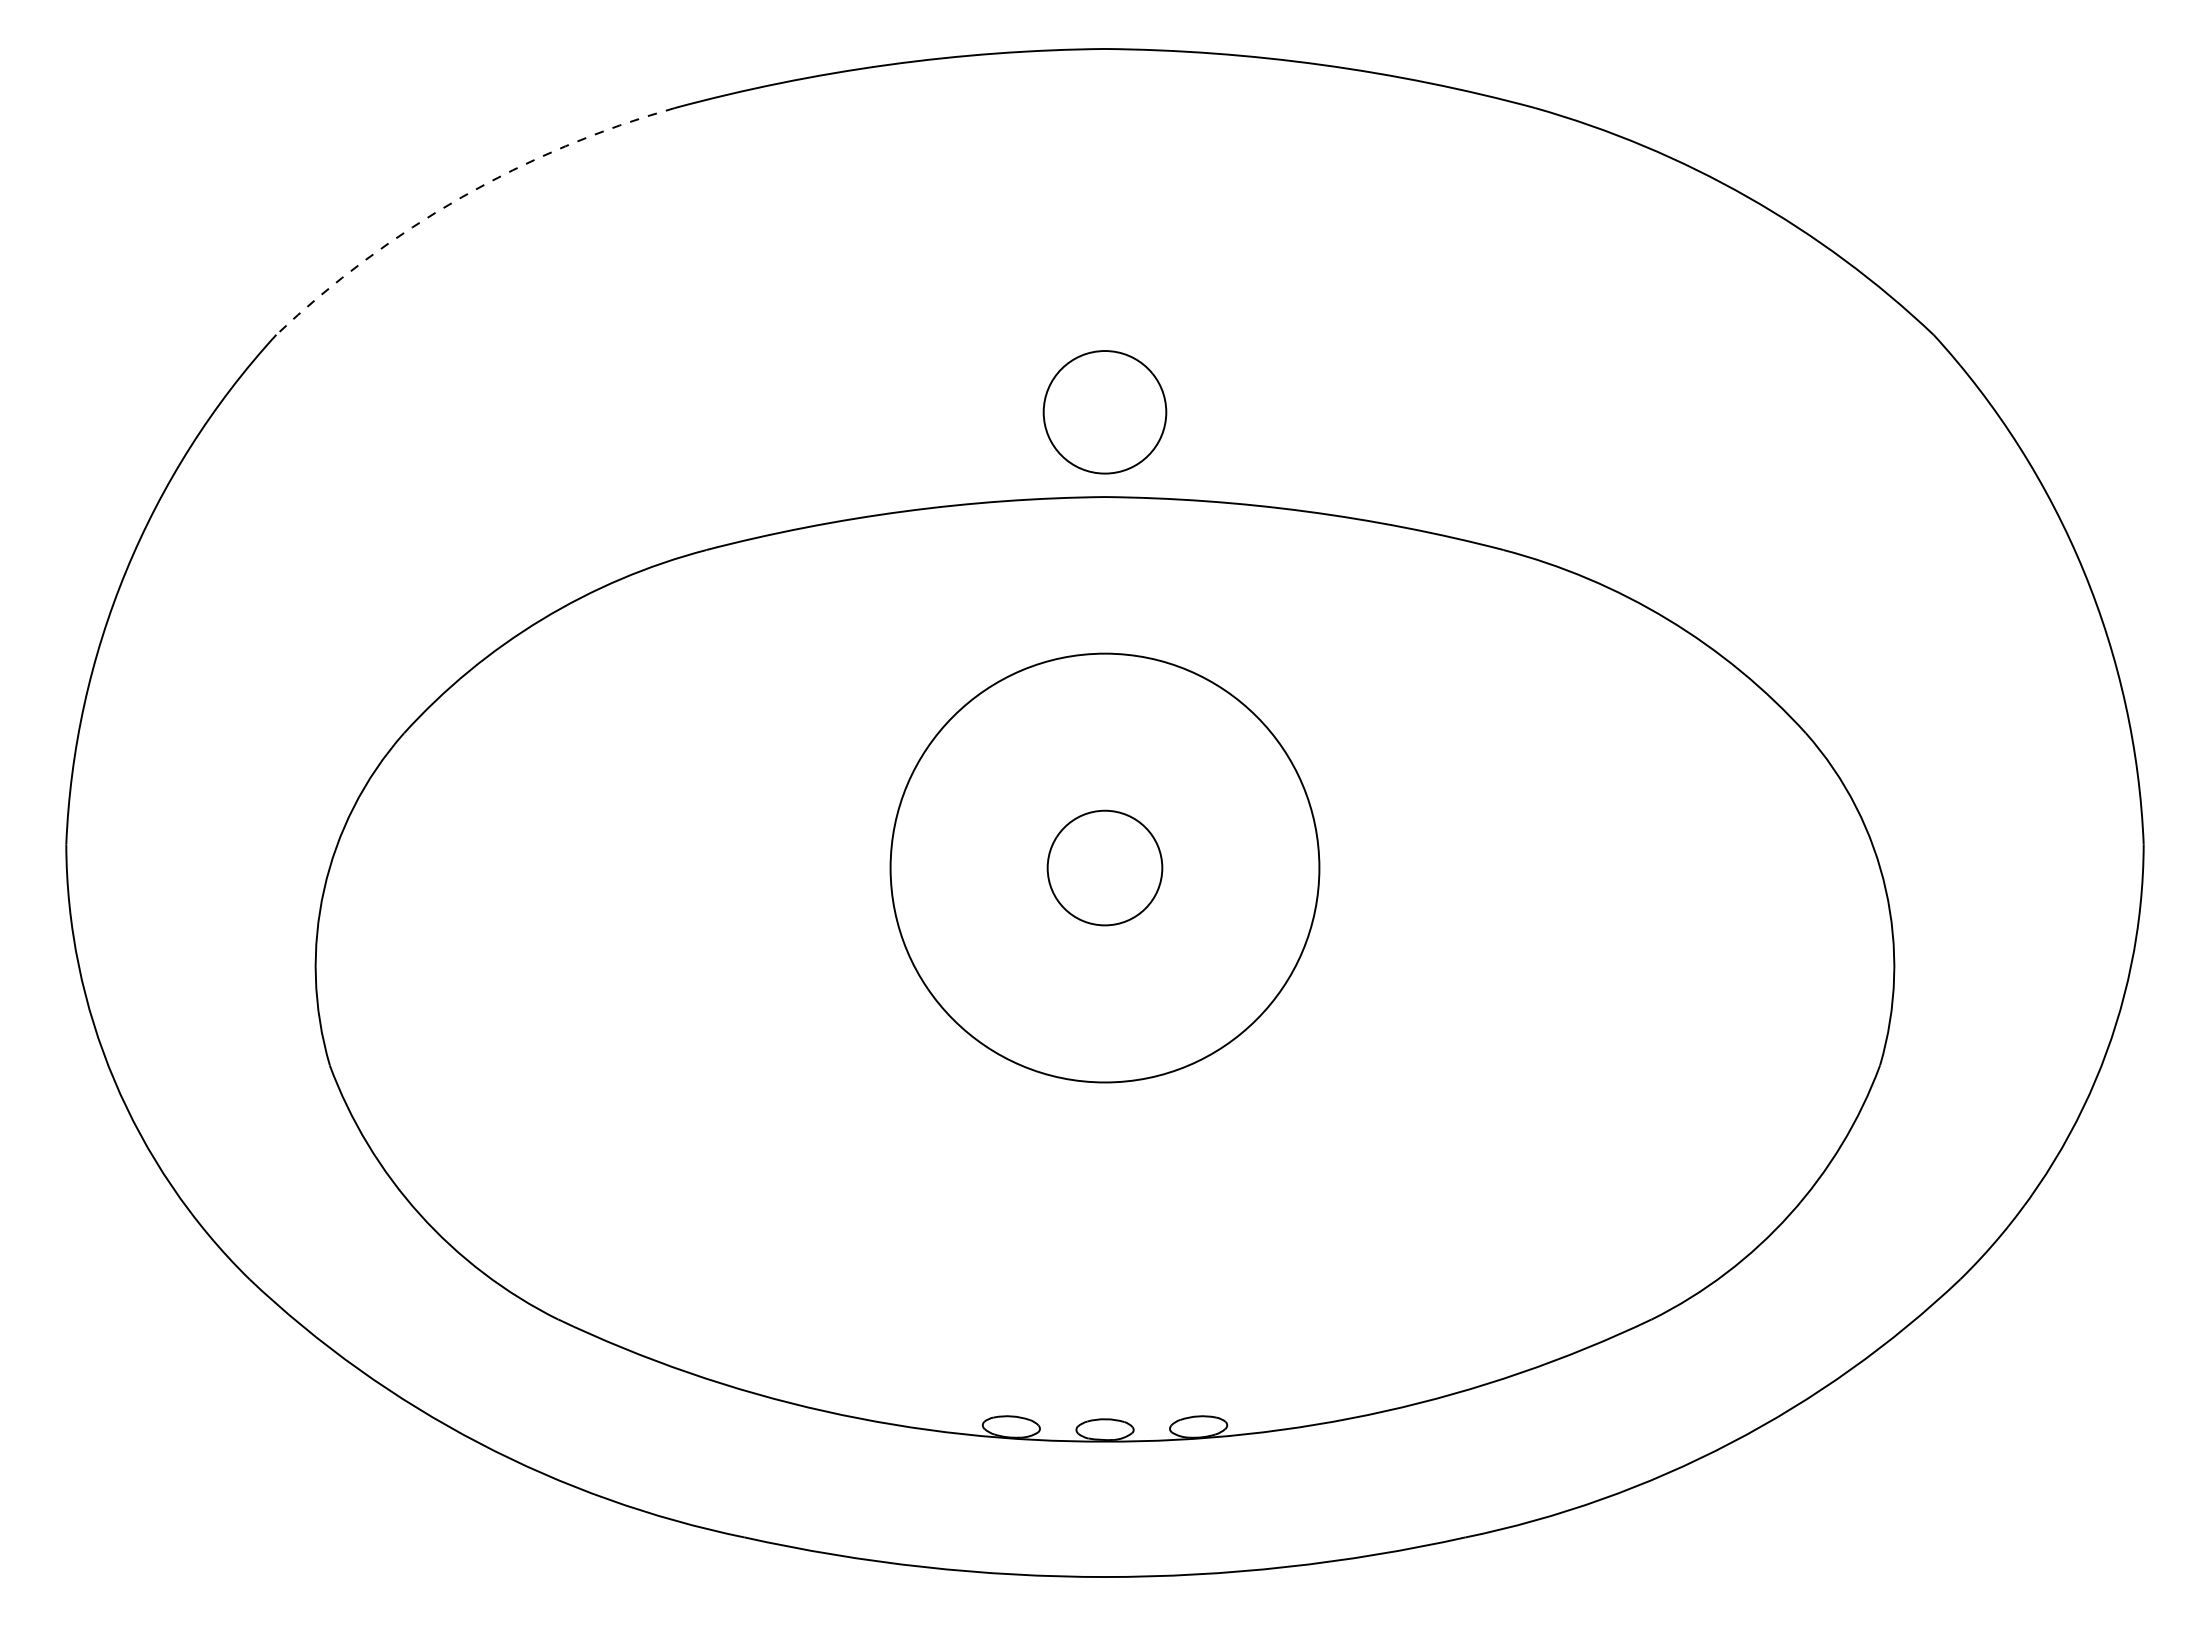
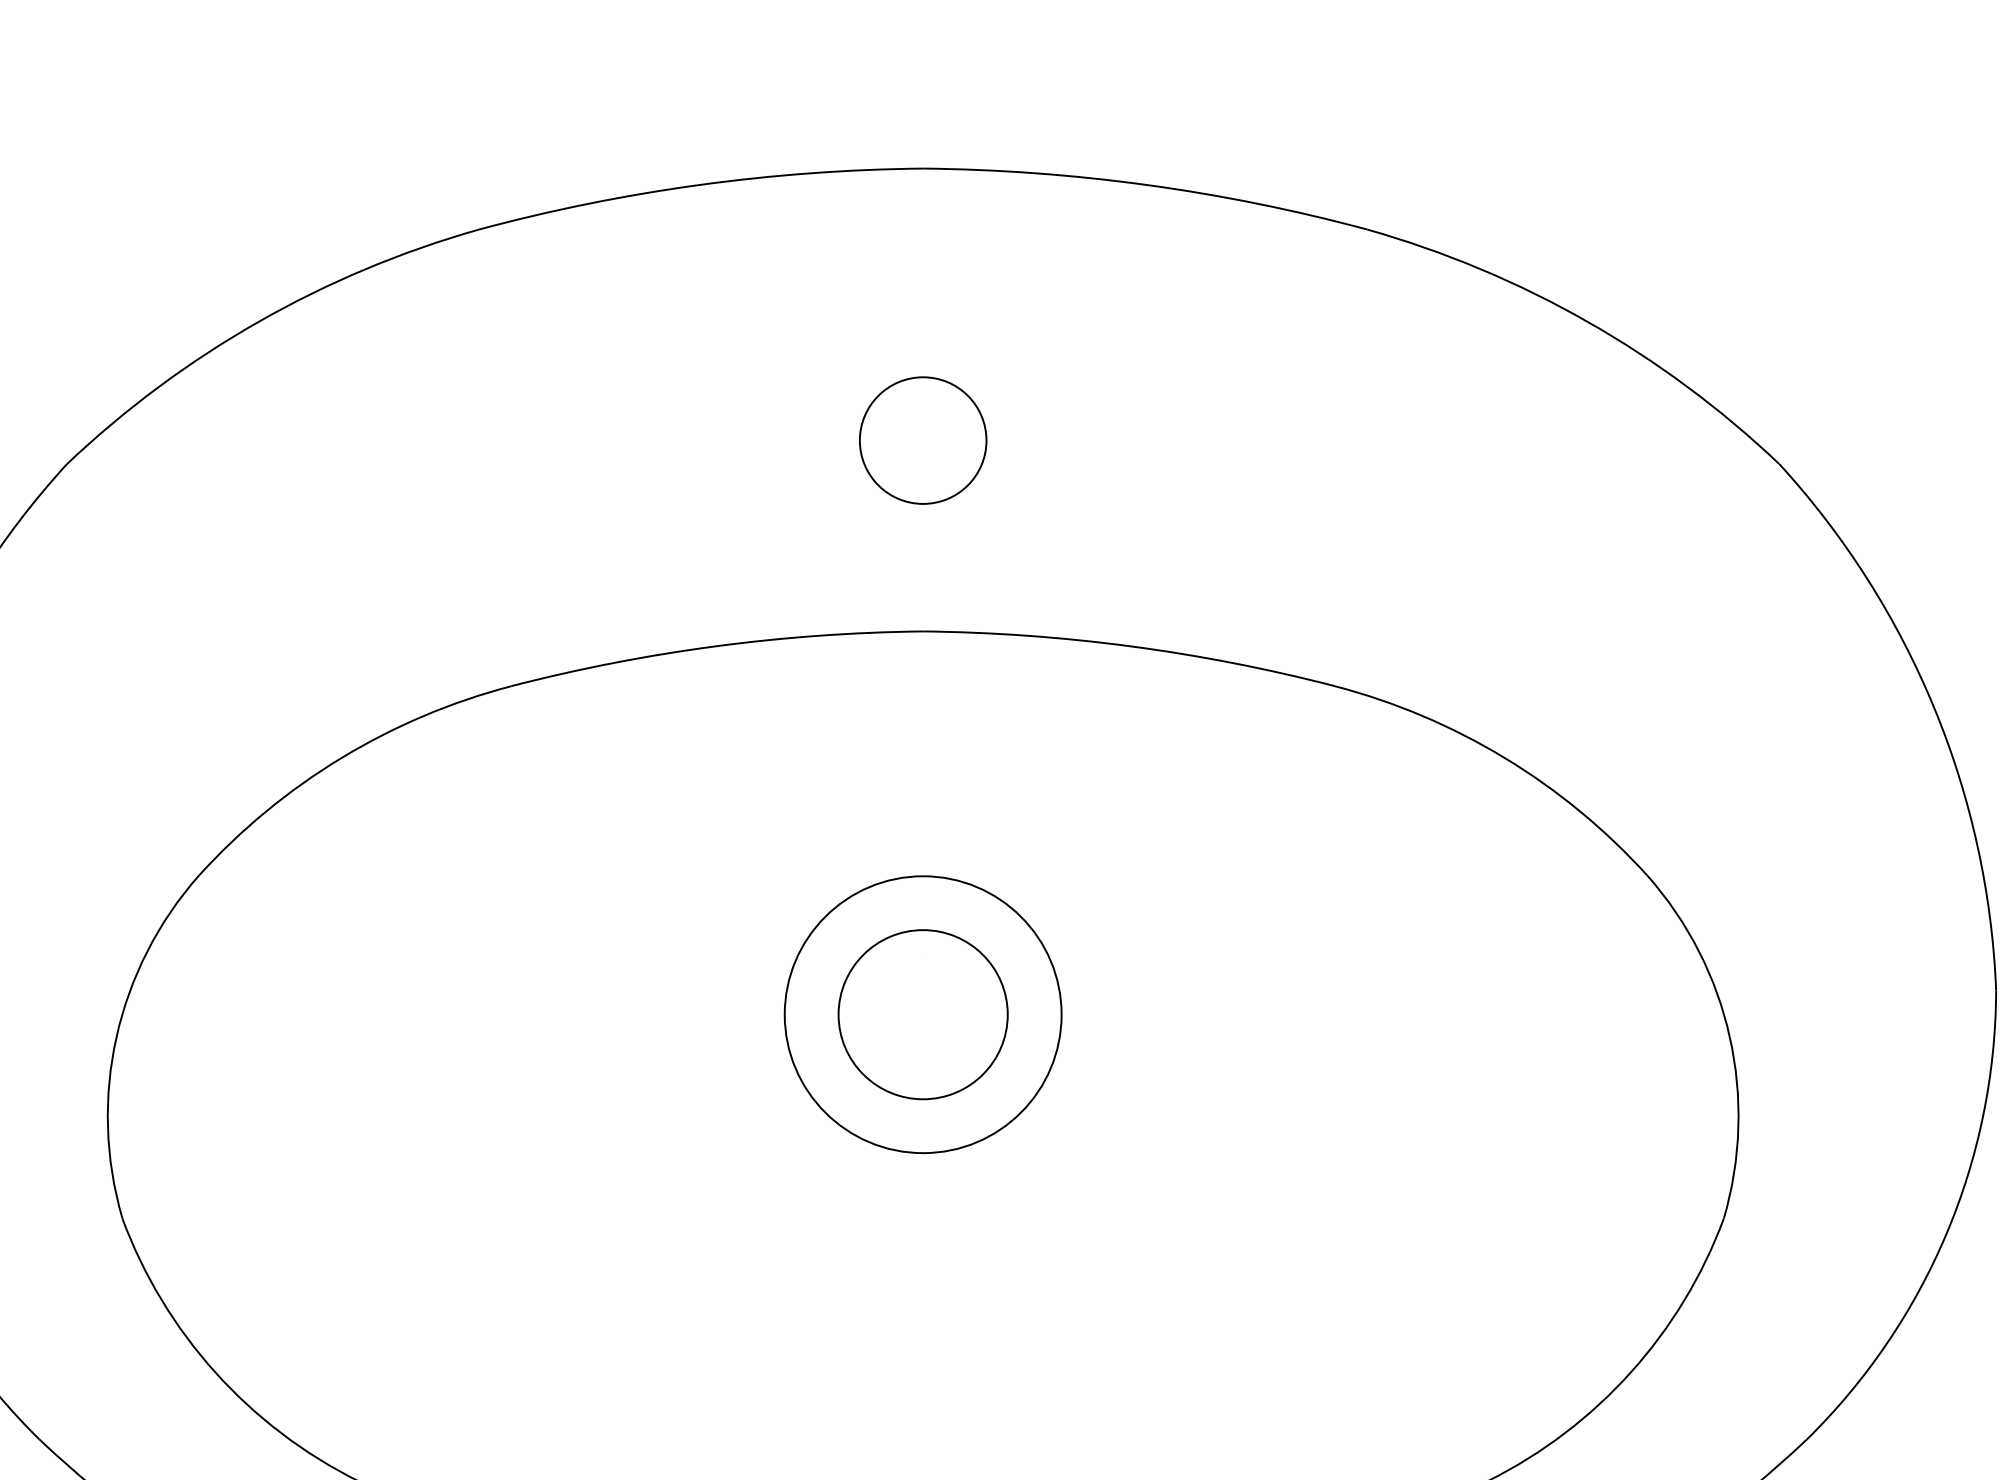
arc: (461, 197) -> (258, 322), dashed -> solid
circle: (1104, 412) -> (922, 440), moved
circle: (1104, 867) -> (922, 1014), size x1.43
circle: (1105, 868) -> (923, 1015), size x0.62

